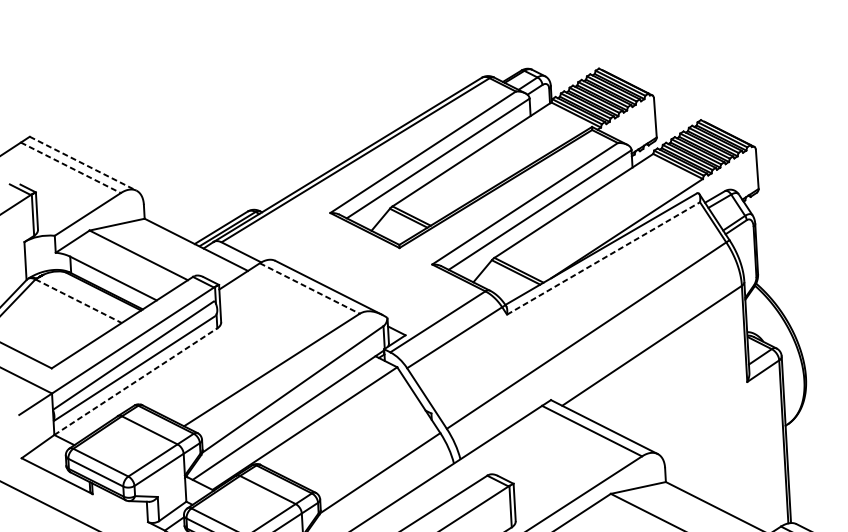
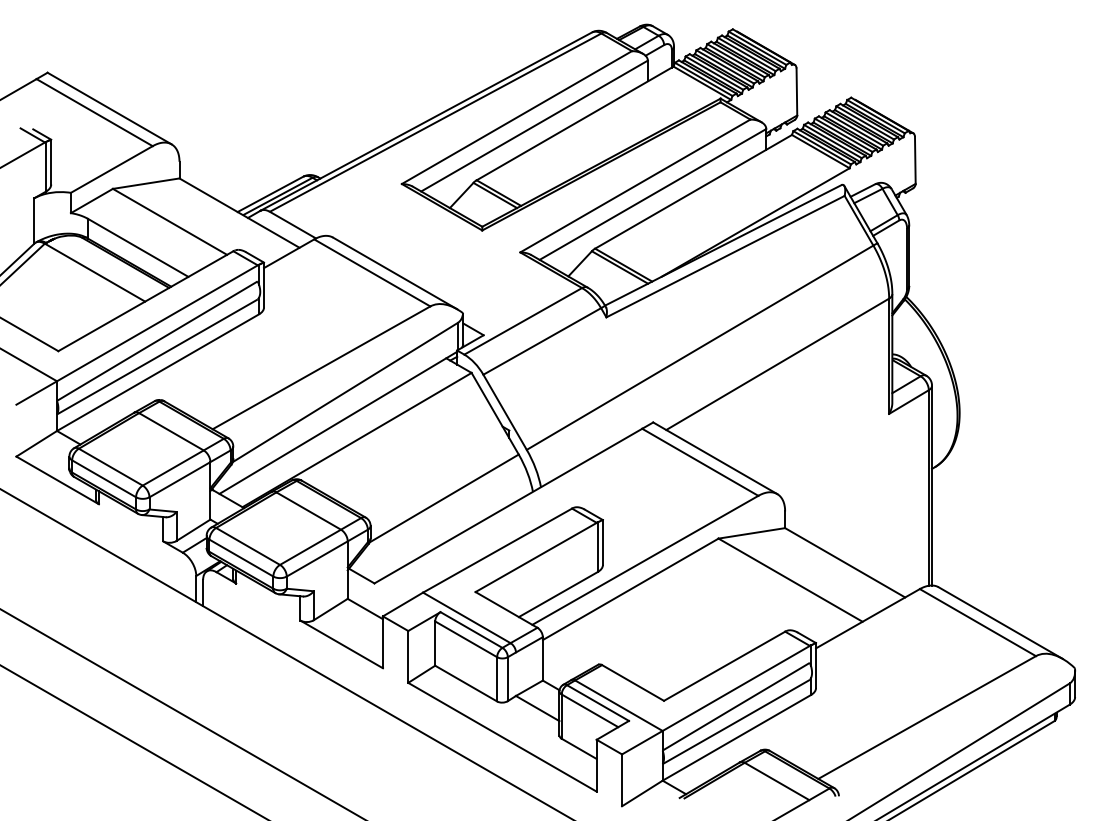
line: (83, 163) -> (109, 108), dashed -> solid
line: (71, 167) -> (95, 112), dashed -> solid
line: (603, 258) -> (725, 256), dashed -> solid
line: (310, 288) -> (372, 273), dashed -> solid
line: (79, 301) -> (95, 272), dashed -> solid
line: (136, 381) -> (158, 372), dashed -> solid

